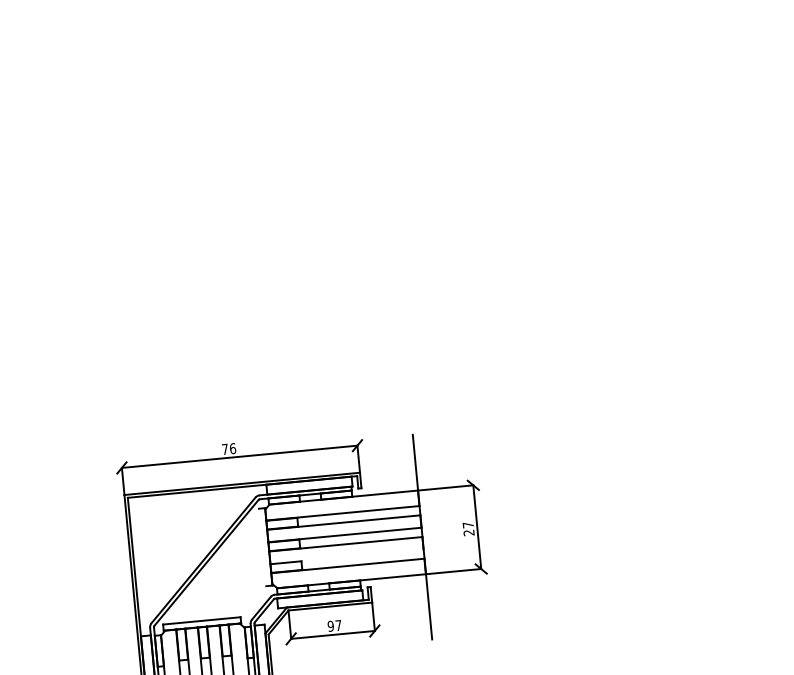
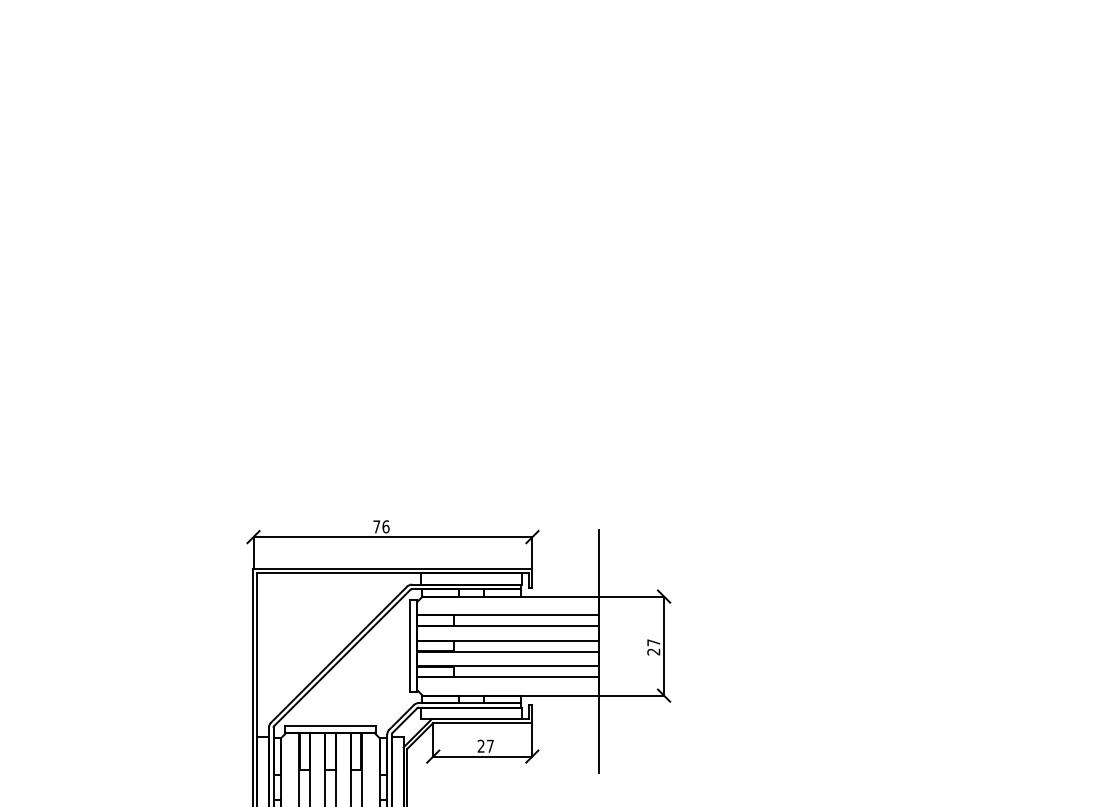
line: (262, 546) -> (409, 645), added
line: (346, 556) -> (507, 666), added
text: (330, 625) -> (480, 745), 97 -> 27

